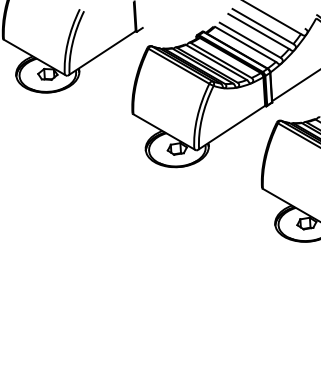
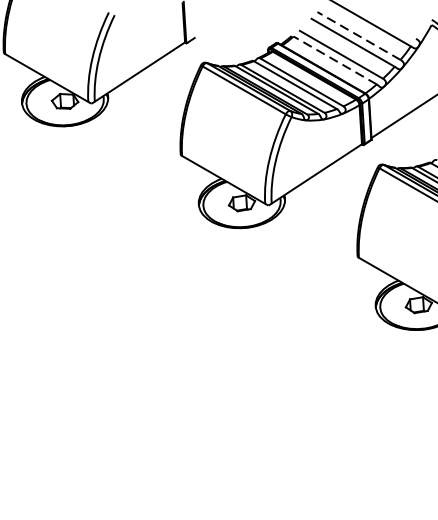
line: (262, 26) -> (358, 36), solid -> dashed
line: (245, 44) -> (335, 60), solid -> dashed

